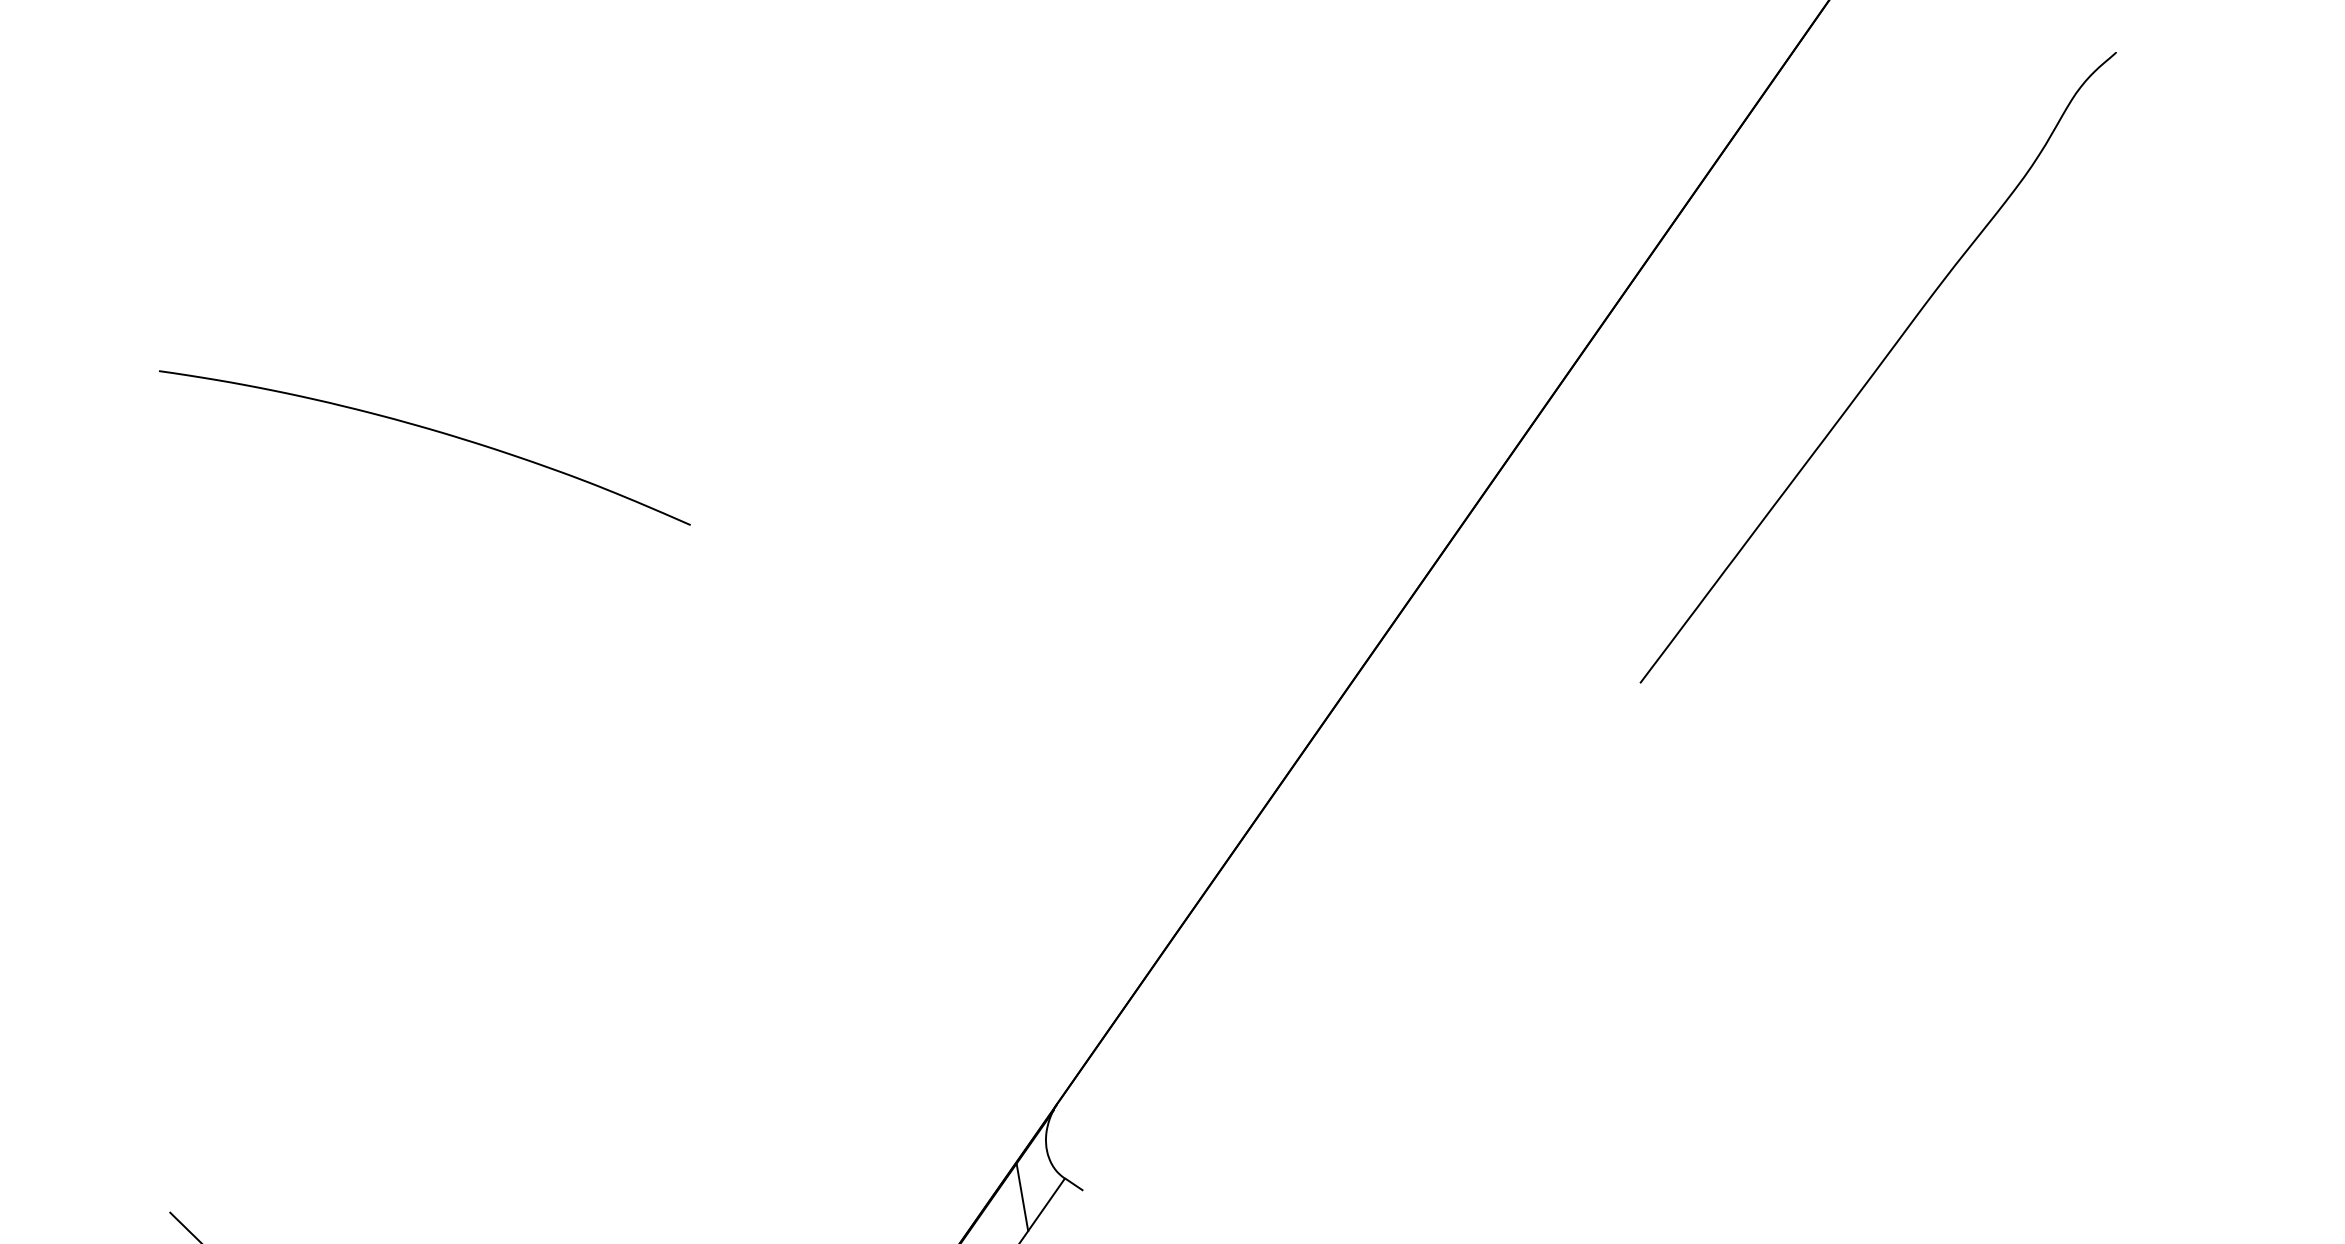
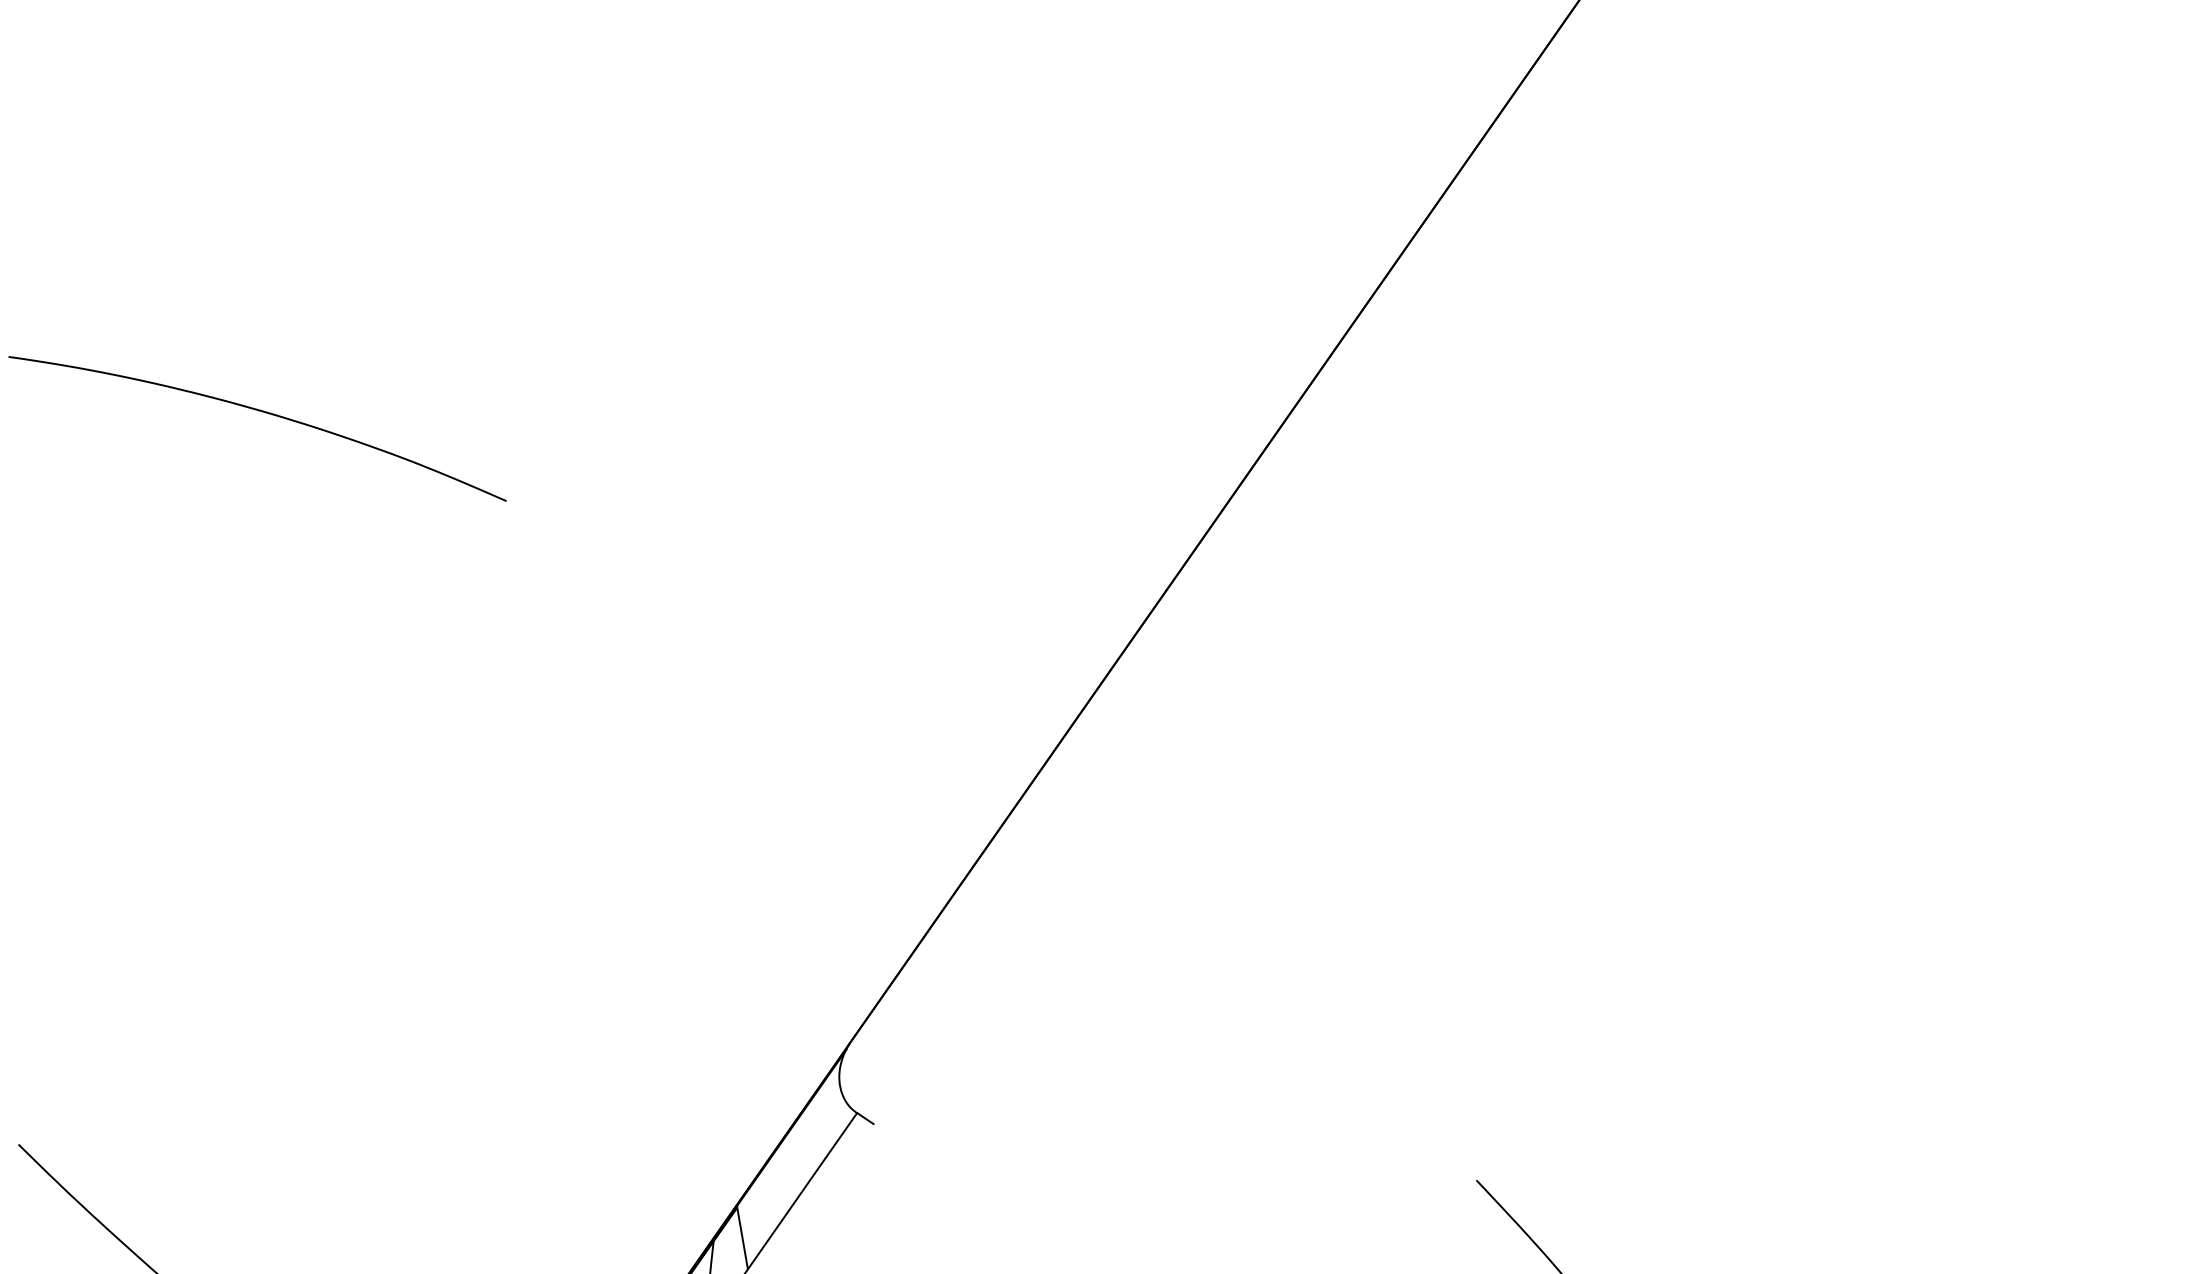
curve: (1877, 367) -> (1618, 353), removed
line: (1021, 1197) -> (816, 1130), removed

